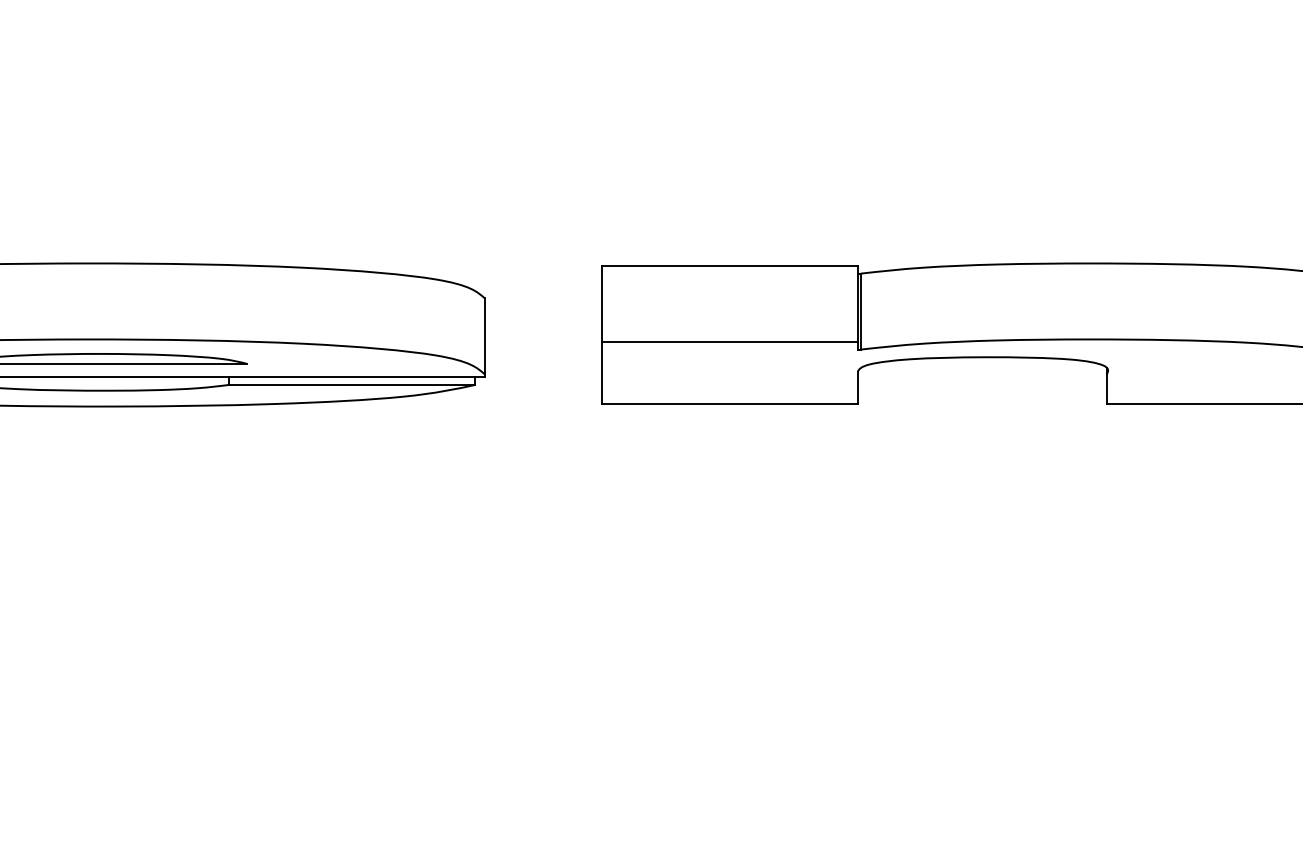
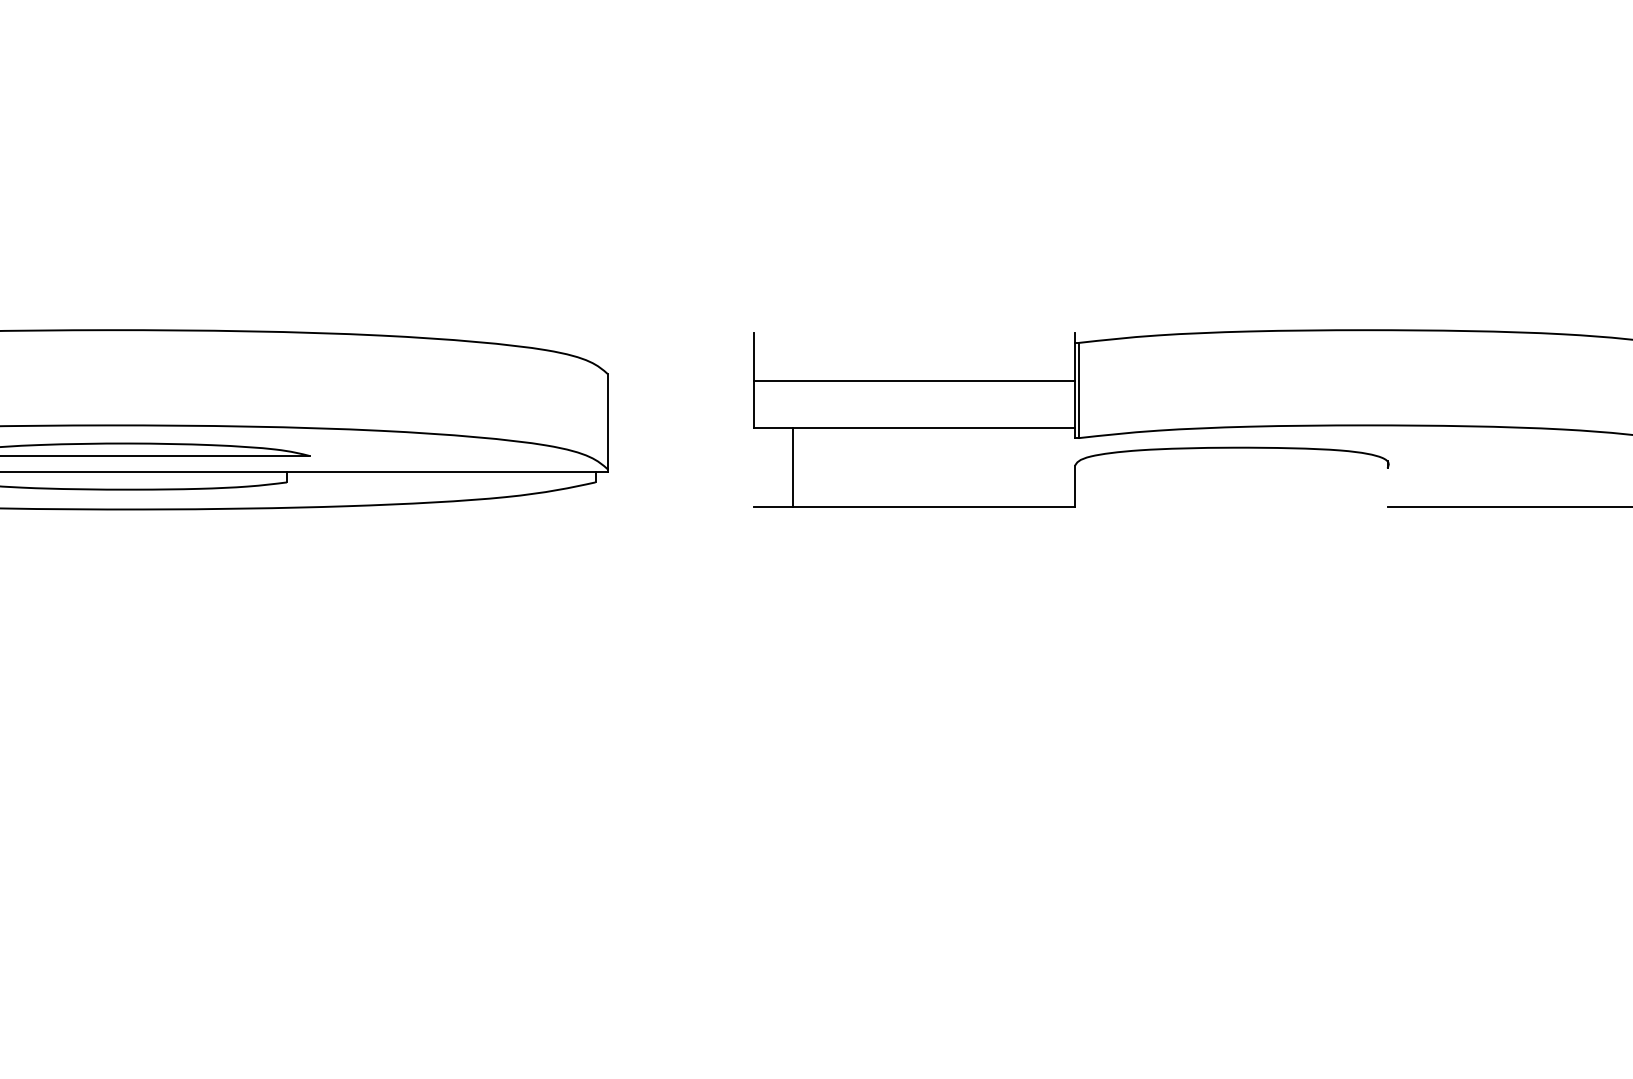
line: (729, 265) -> (914, 380), moved
line: (602, 373) -> (793, 467), moved
line: (351, 385) -> (440, 482), removed
line: (1107, 389) -> (1387, 487), removed

